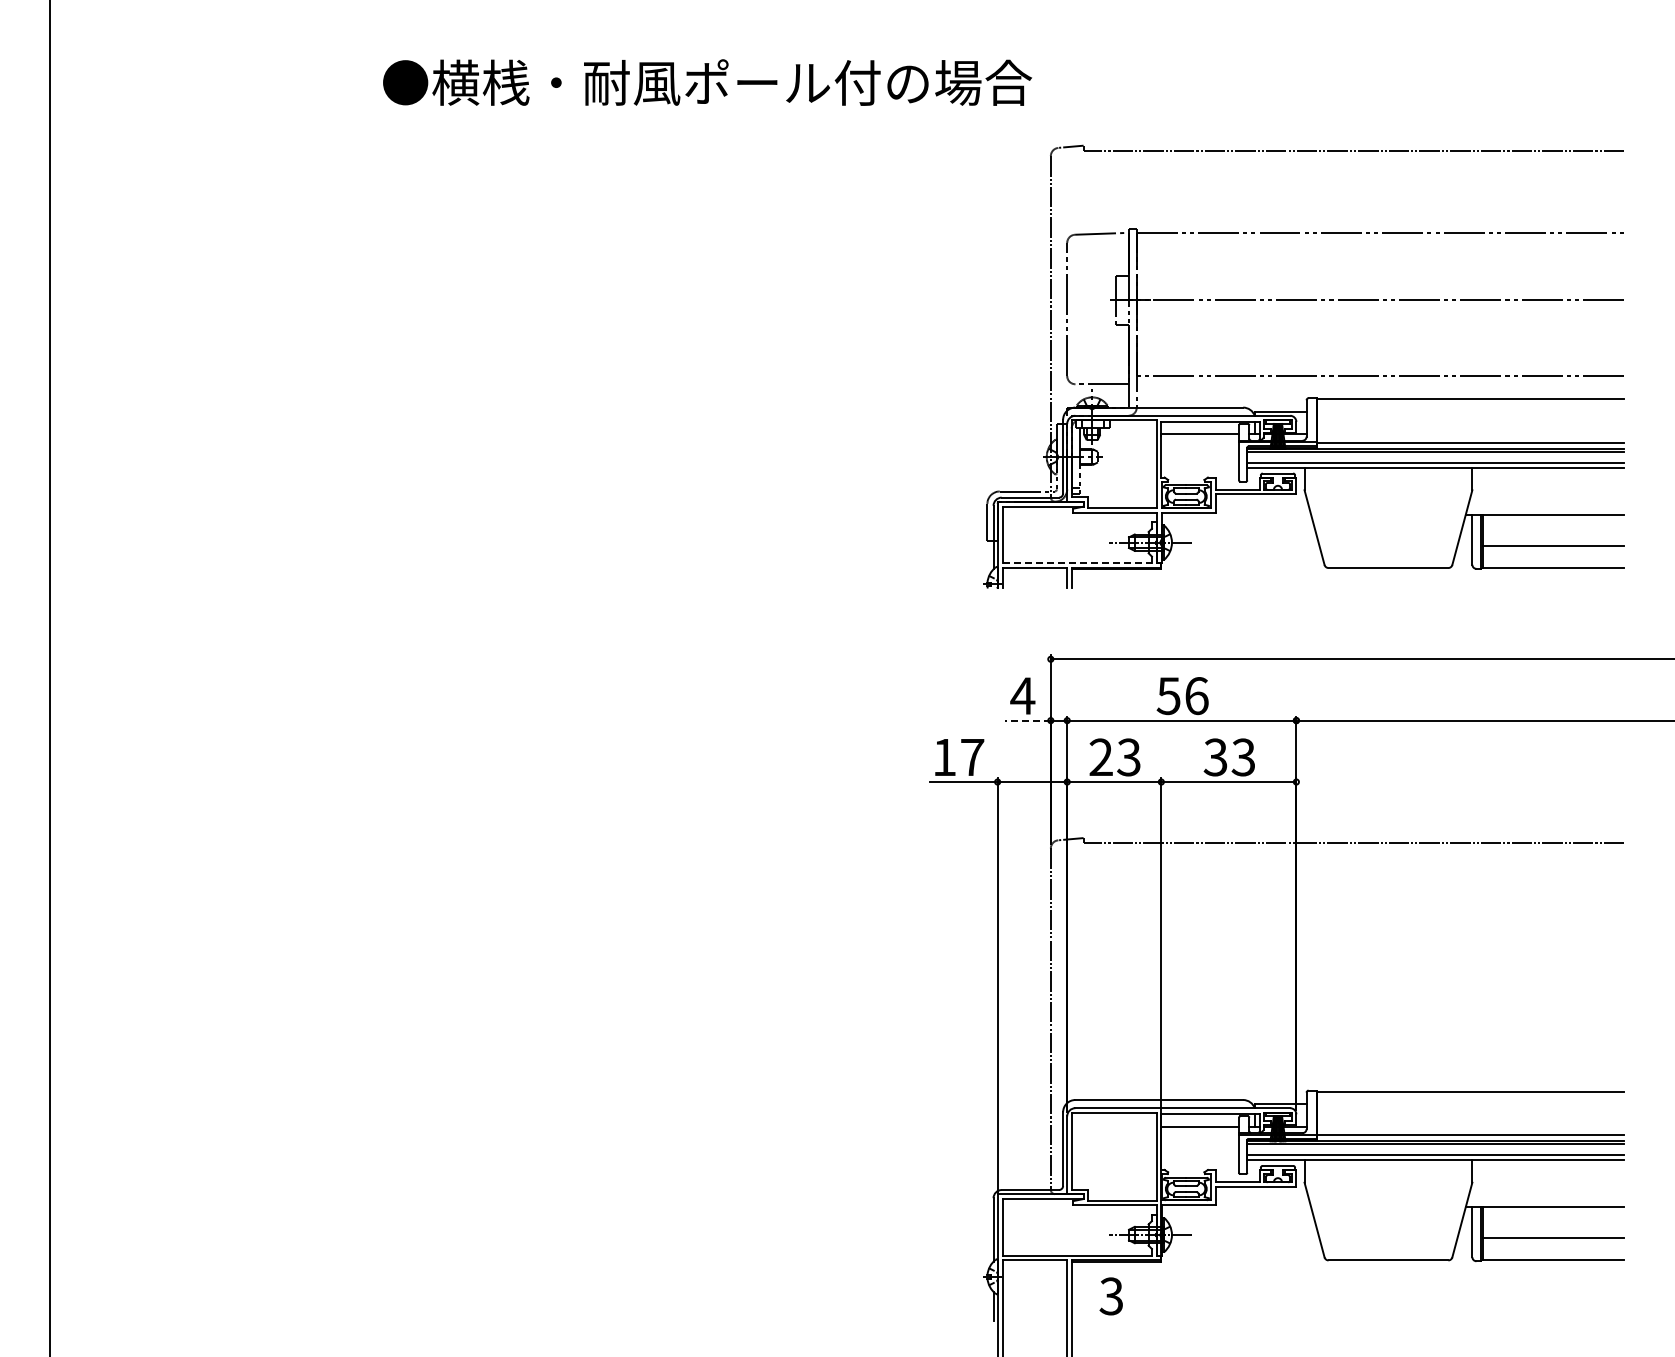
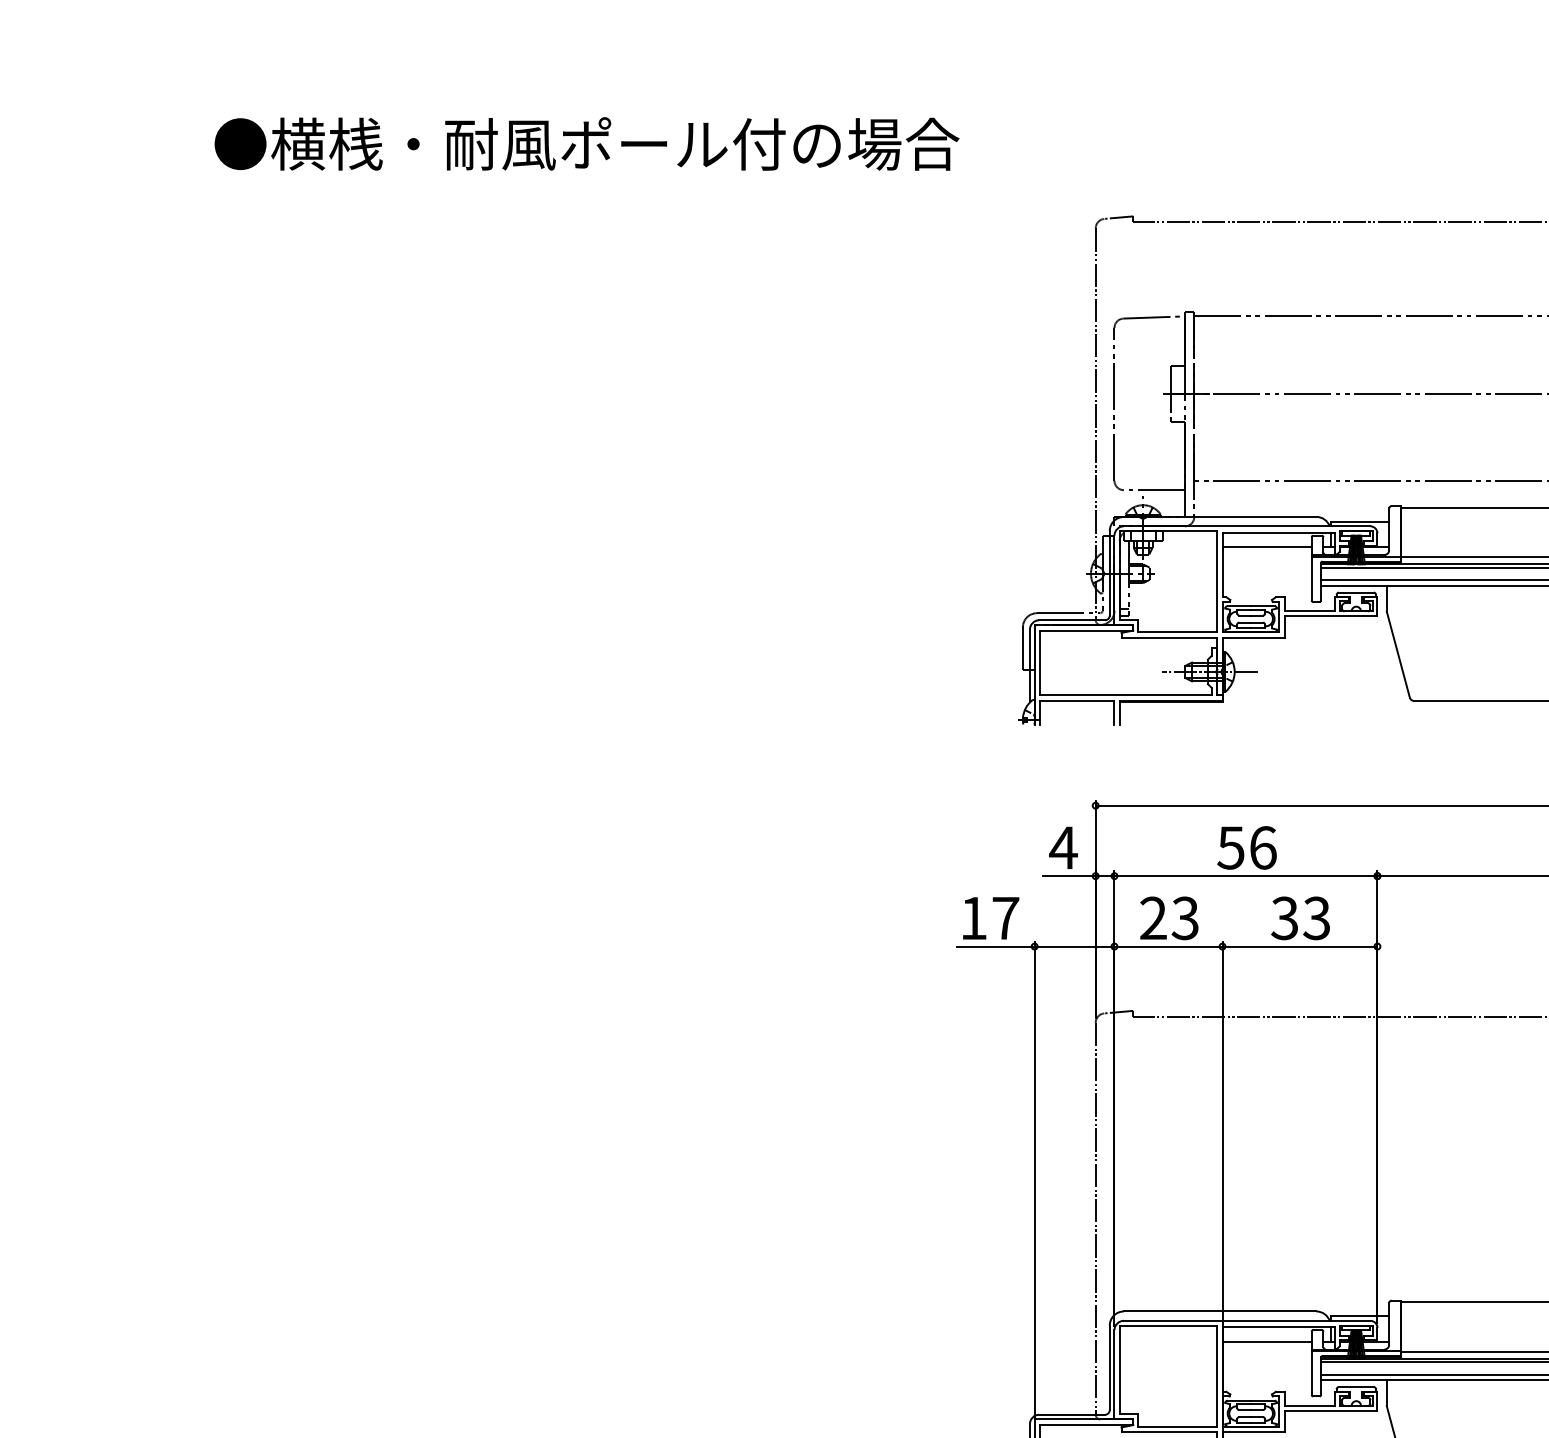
text: (707, 82) -> (586, 143), moved
line: (1077, 563) -> (1126, 695), dashed -> solid
line: (1027, 720) -> (1068, 875), dashed -> solid

